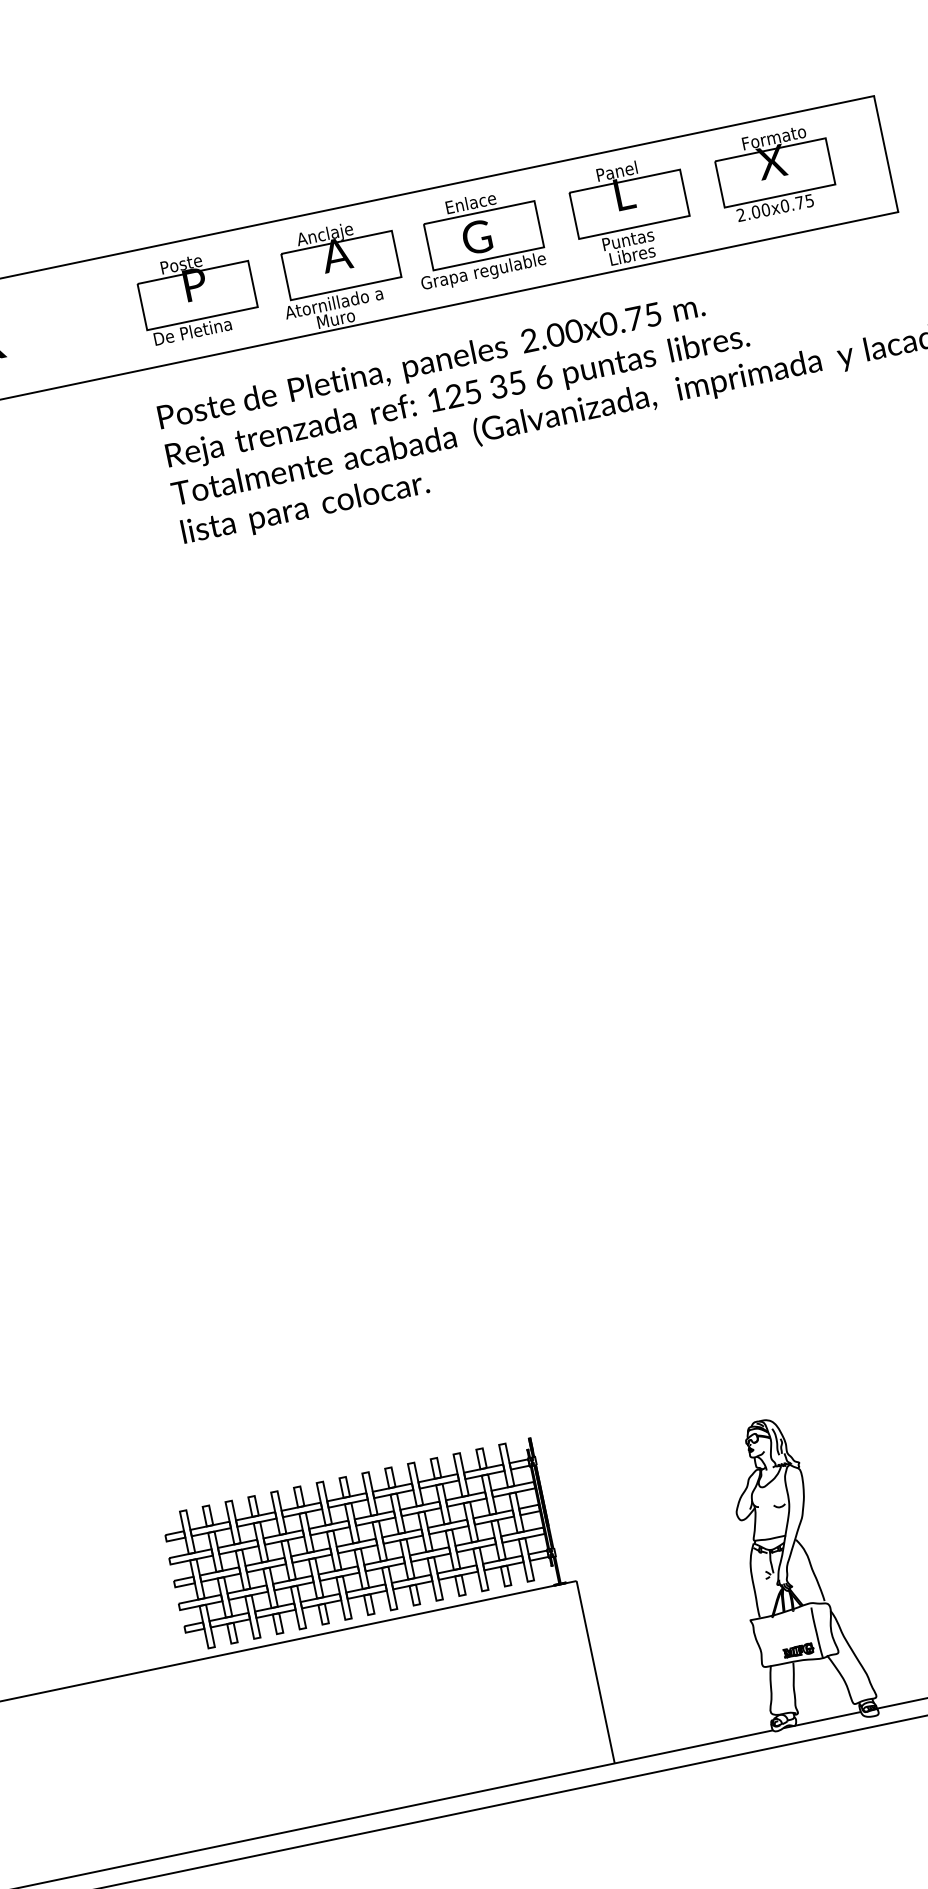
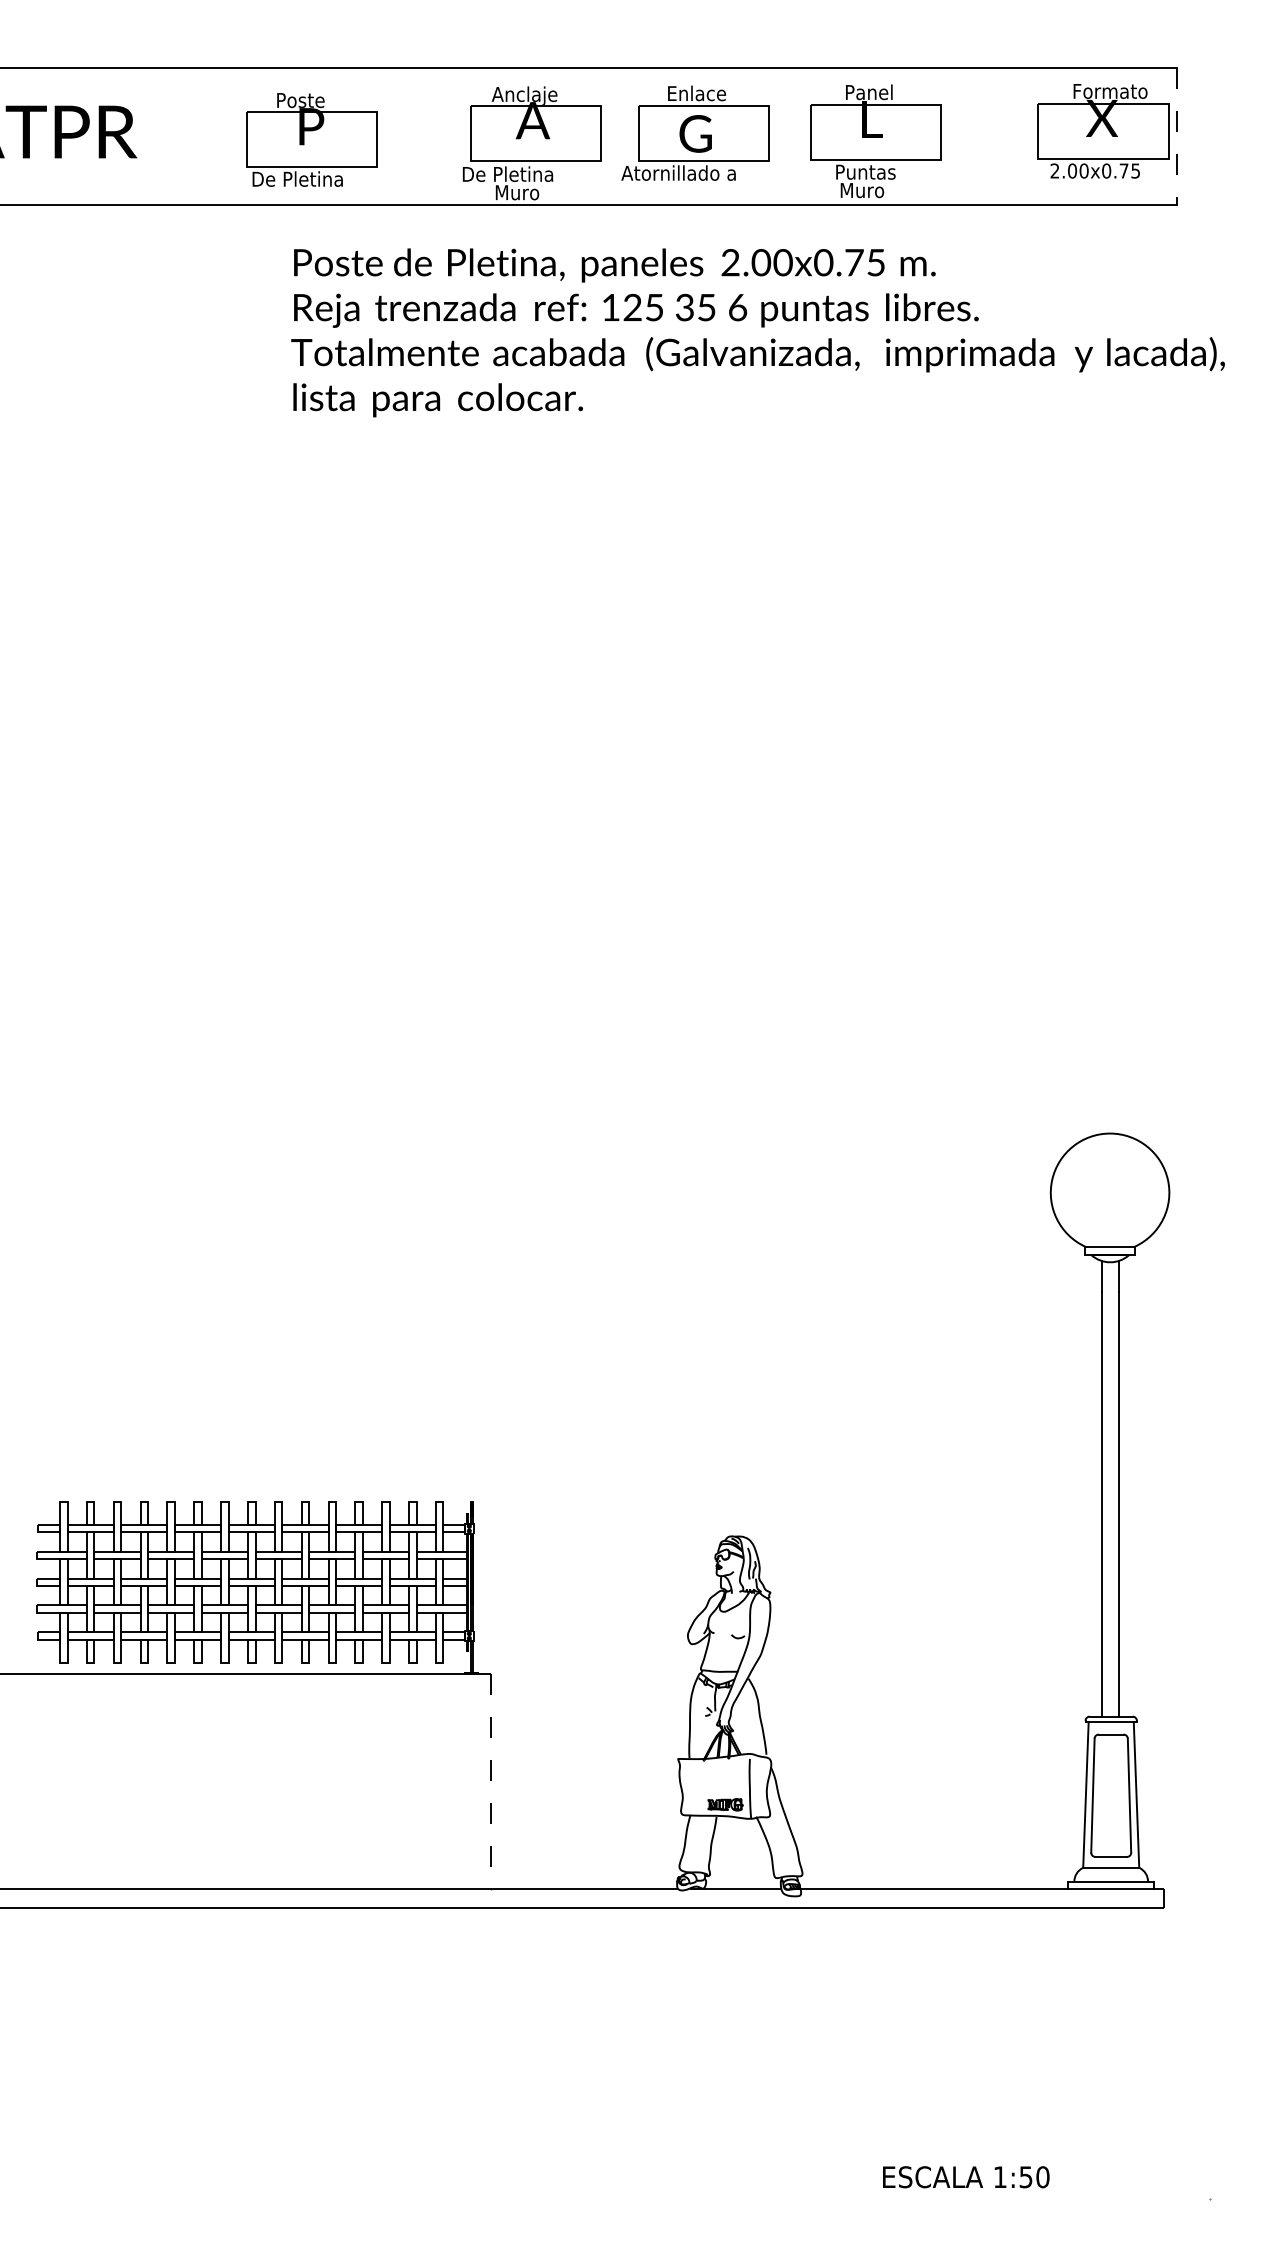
line: (886, 154) -> (1177, 136), solid -> dashed
part: (775, 172) -> (1103, 131), moved
text: (632, 254) -> (867, 190), Libres -> Muro
text: (483, 272) -> (694, 174), Grapa regulable -> Atornillado a
part: (197, 295) -> (311, 139), moved
text: (333, 302) -> (518, 173), Atornillado a -> De Pletina
line: (595, 1672) -> (491, 1781), solid -> dashed

